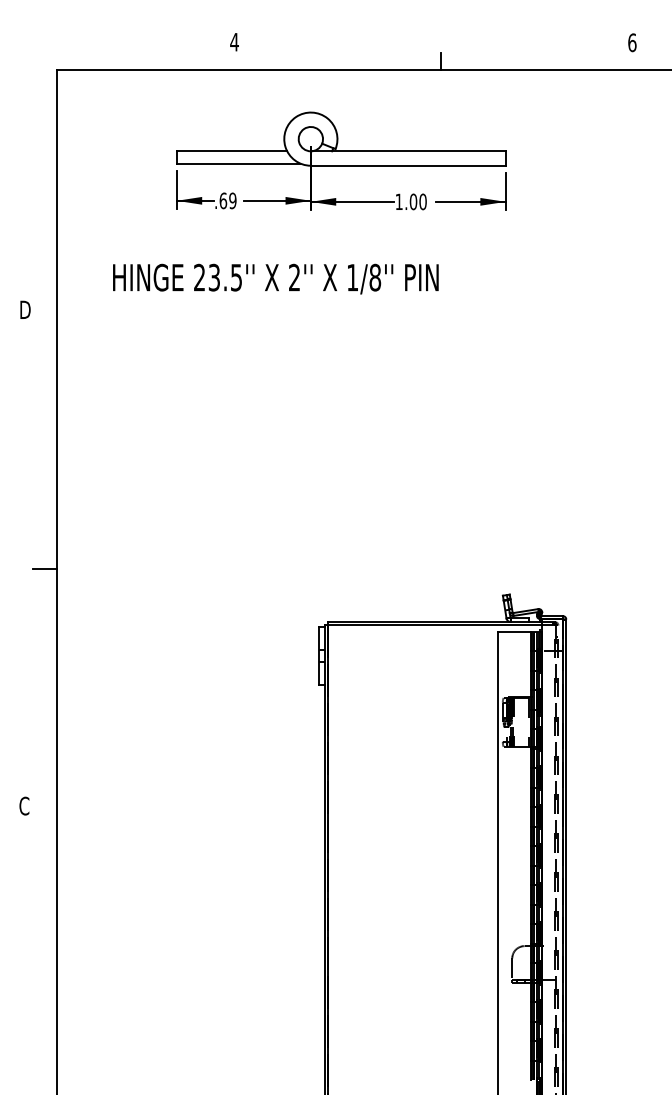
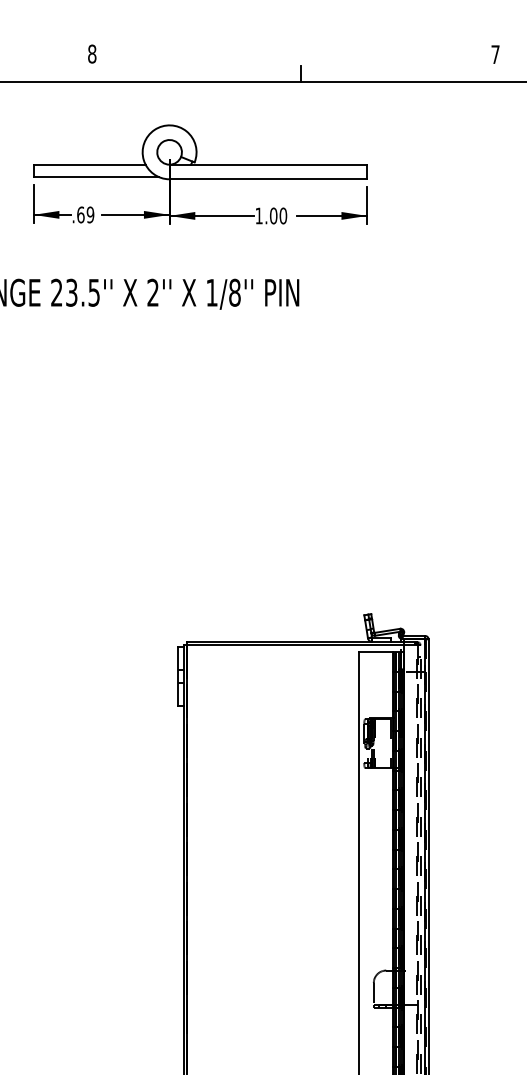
text: (234, 41) -> (92, 53), 4 -> 8
text: (632, 42) -> (495, 54), 6 -> 7

